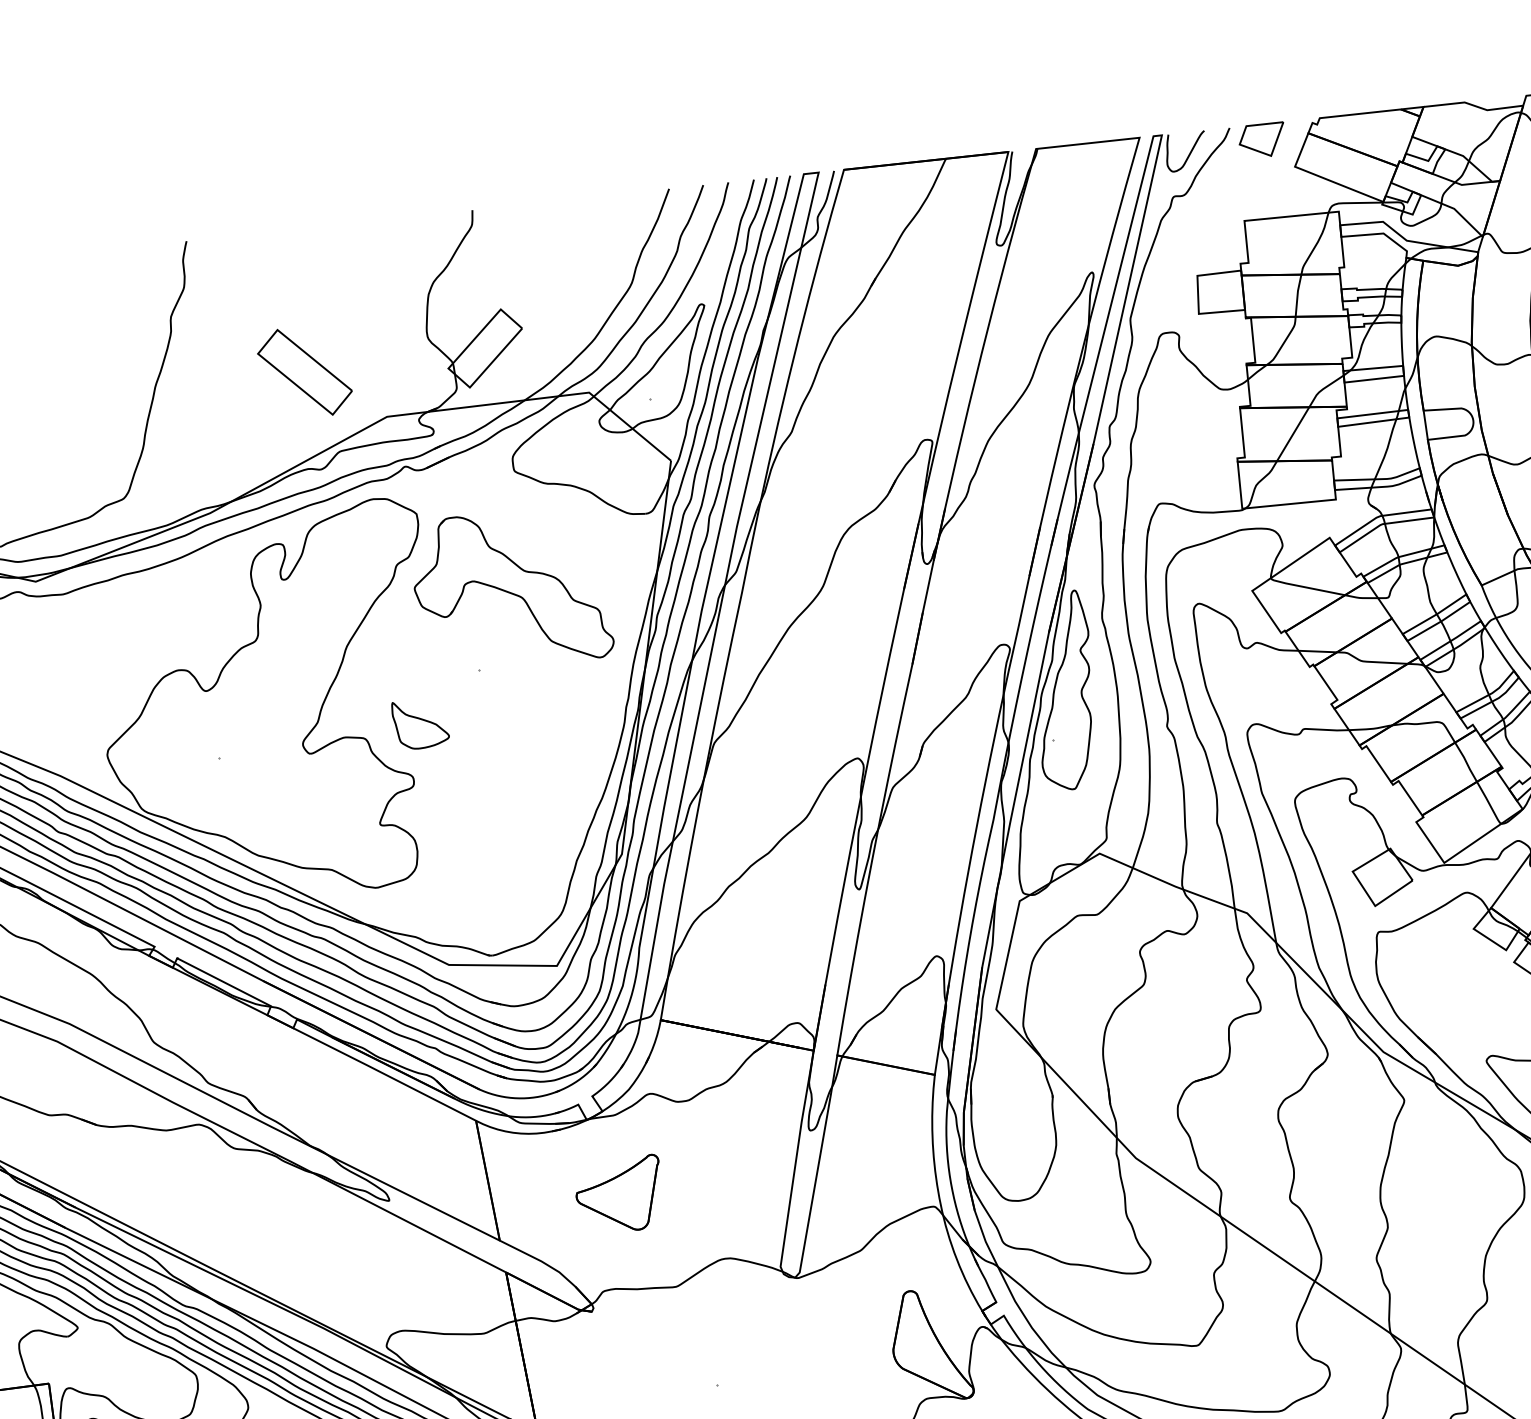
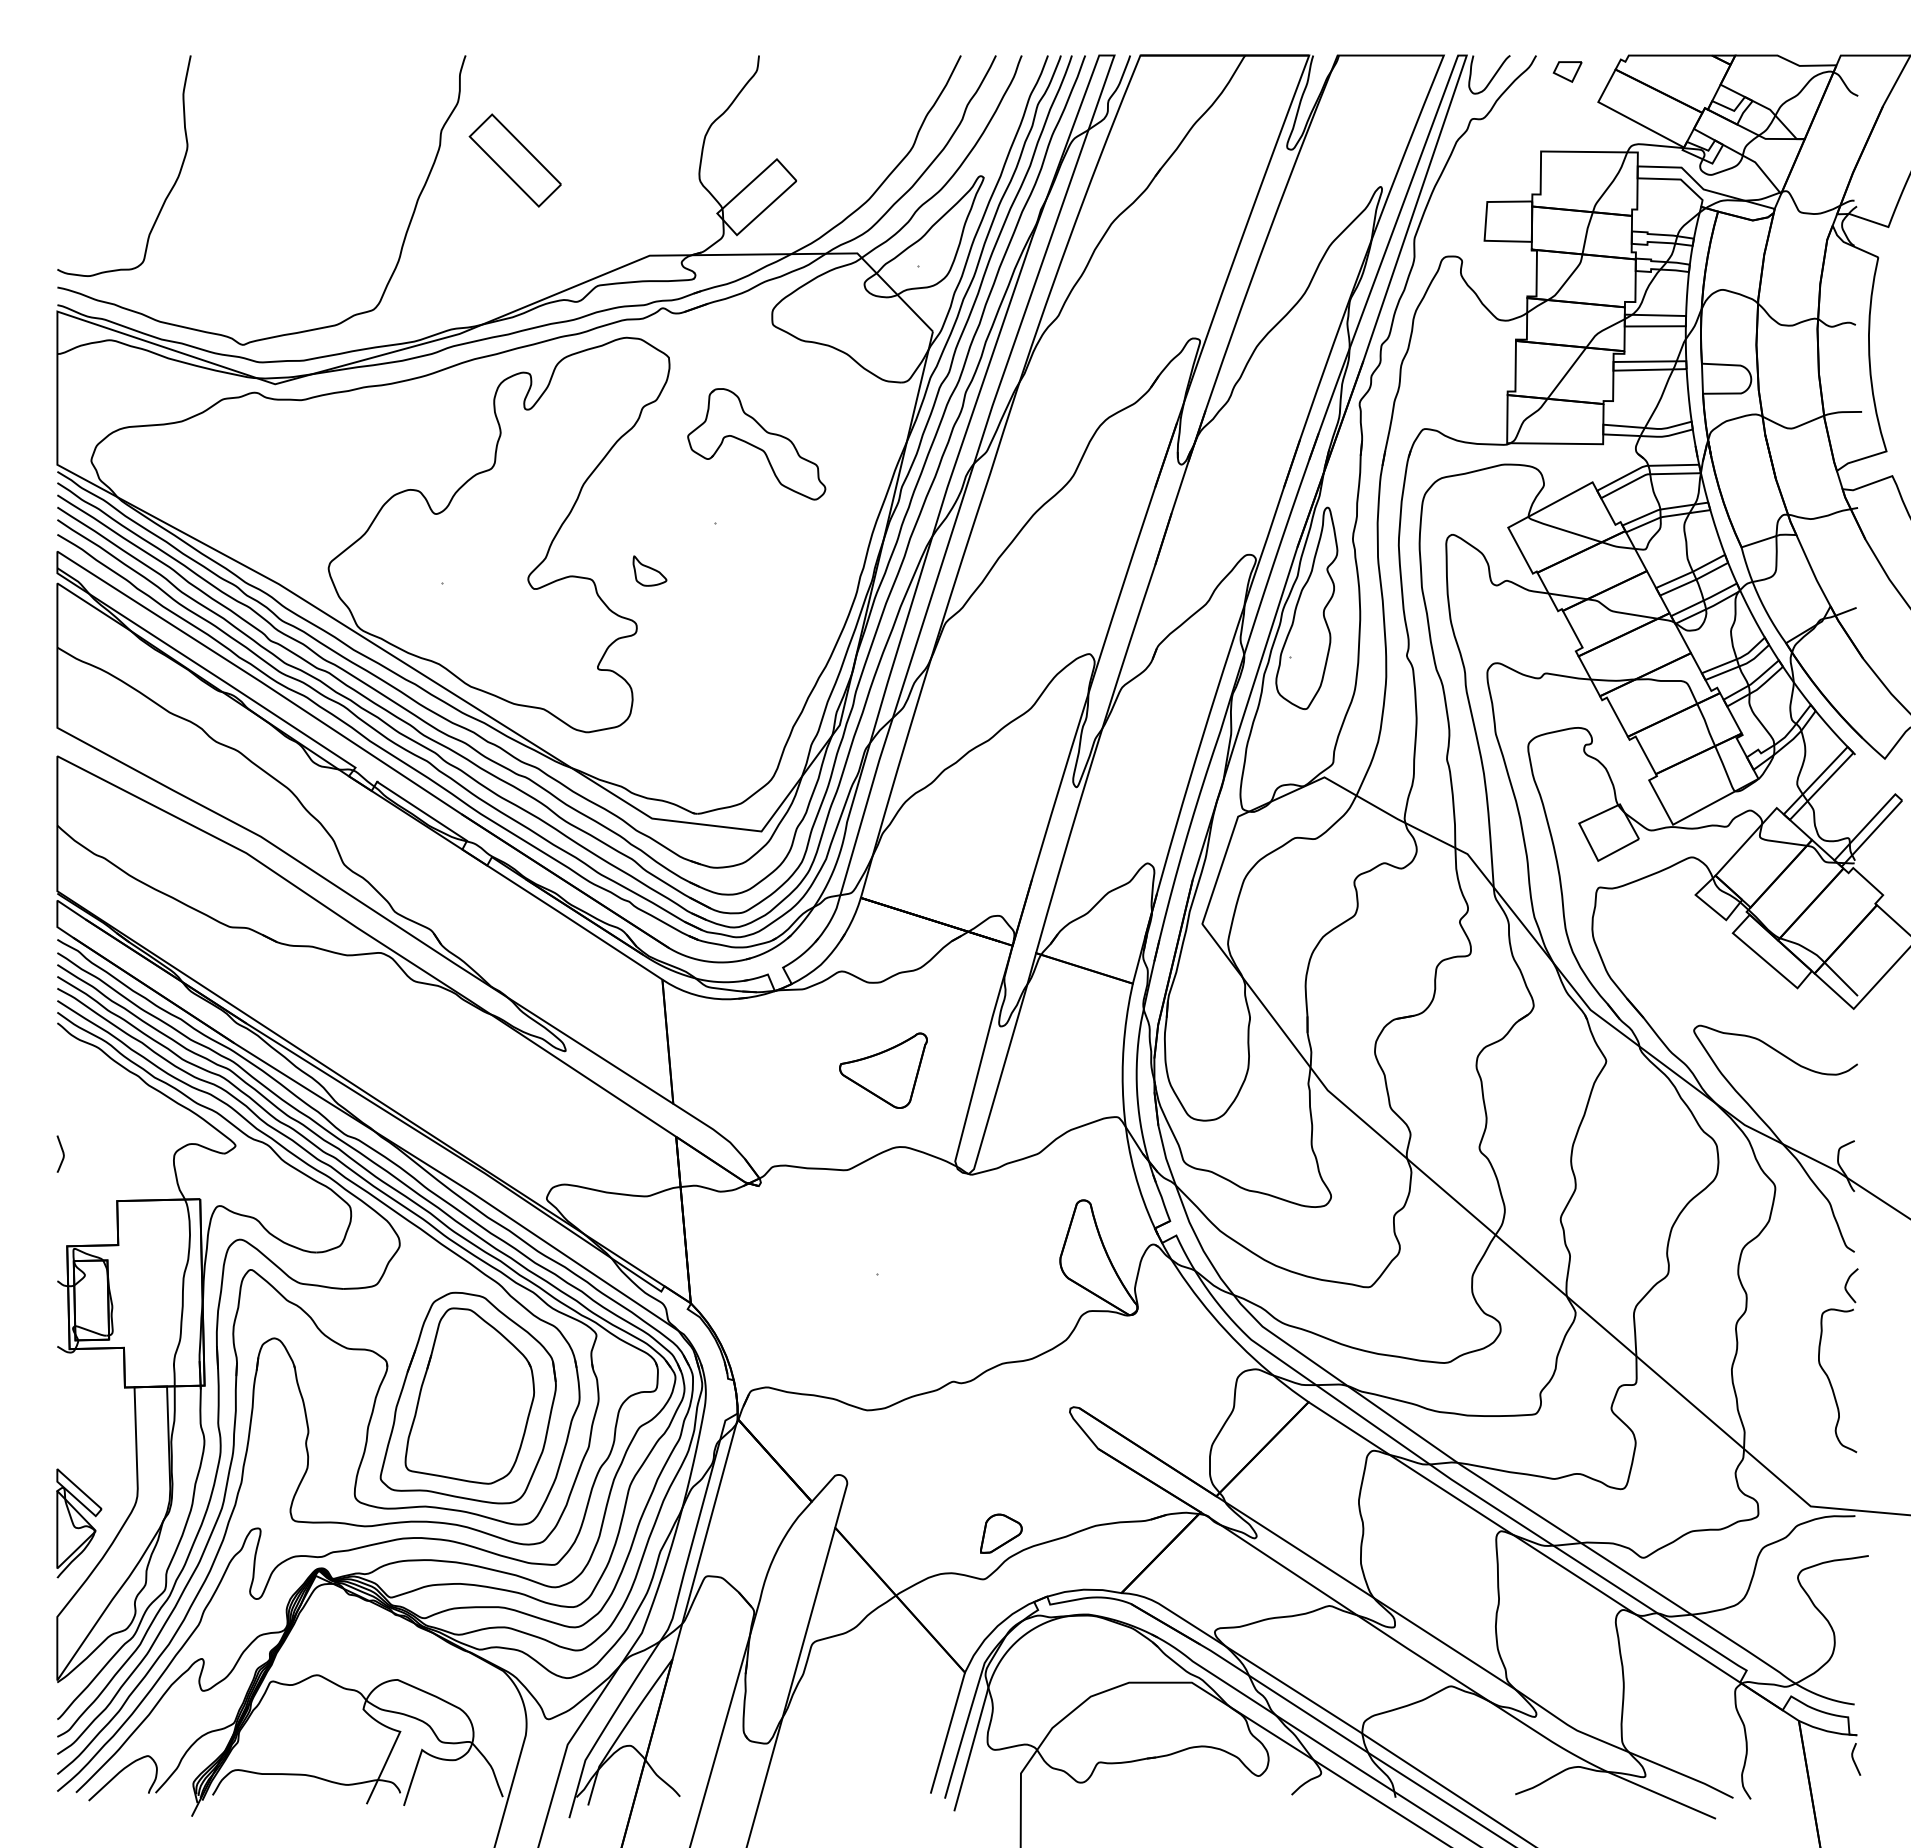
part: (1261, 140) -> (1567, 71), size x0.6
part: (304, 372) -> (514, 160), moved
part: (511, 589) -> (756, 444), size x0.7
part: (420, 723) -> (649, 570), size x0.6
part: (619, 1194) -> (883, 1070), moved

